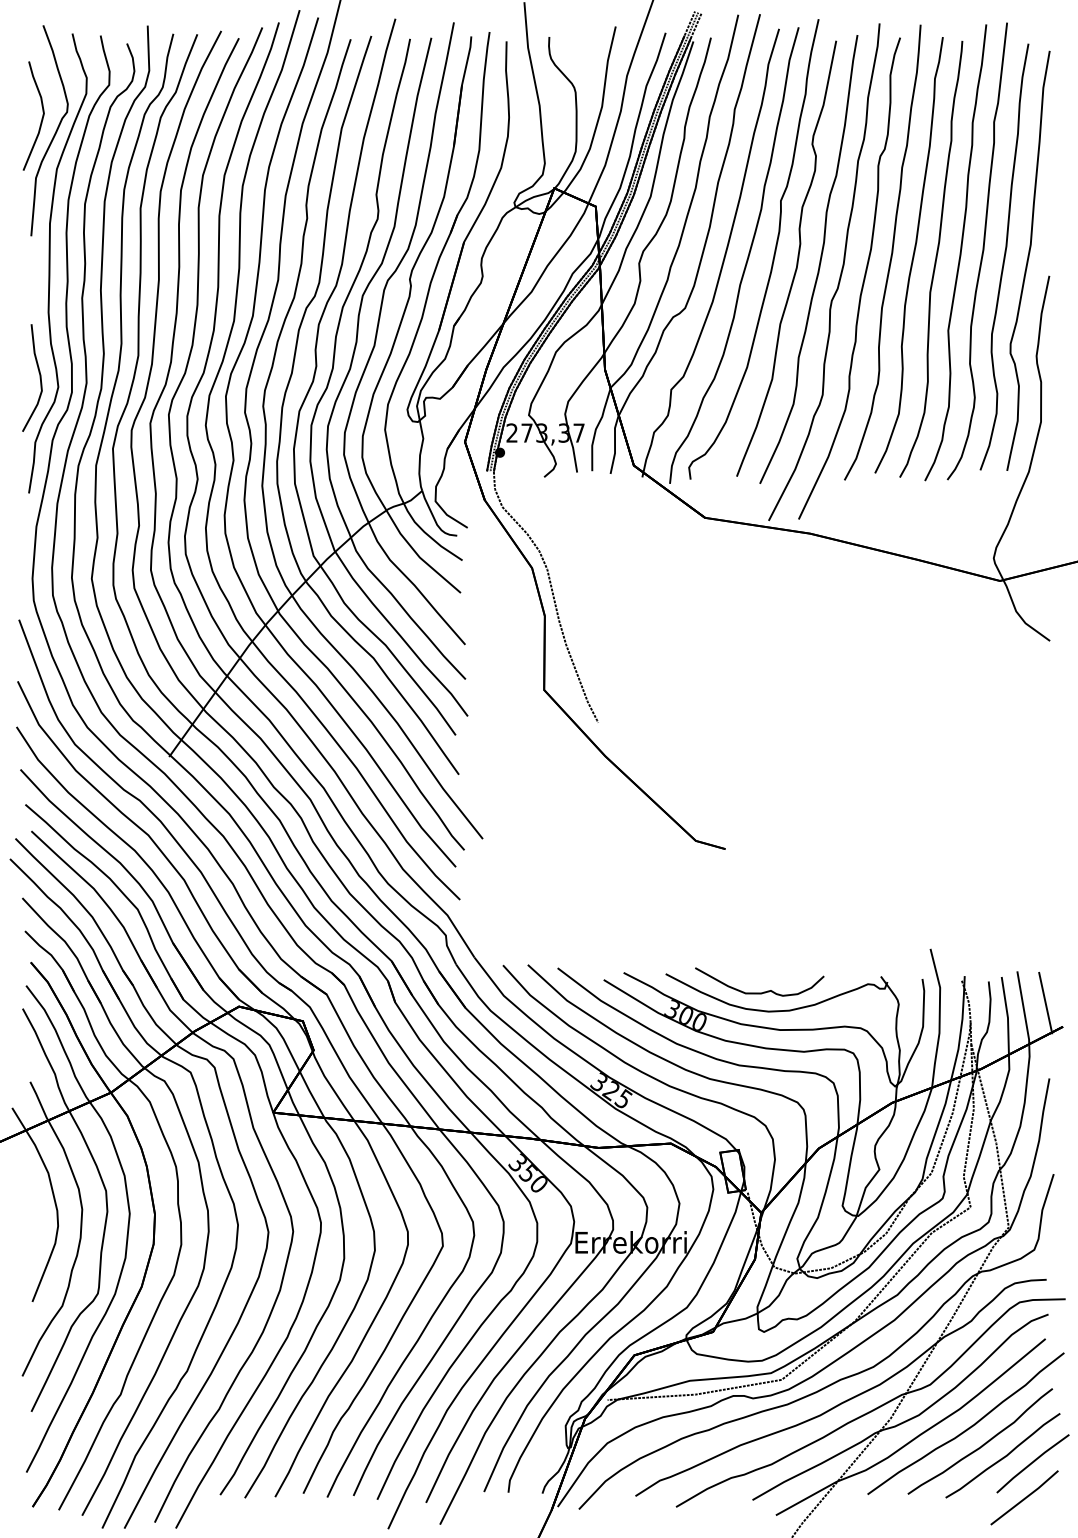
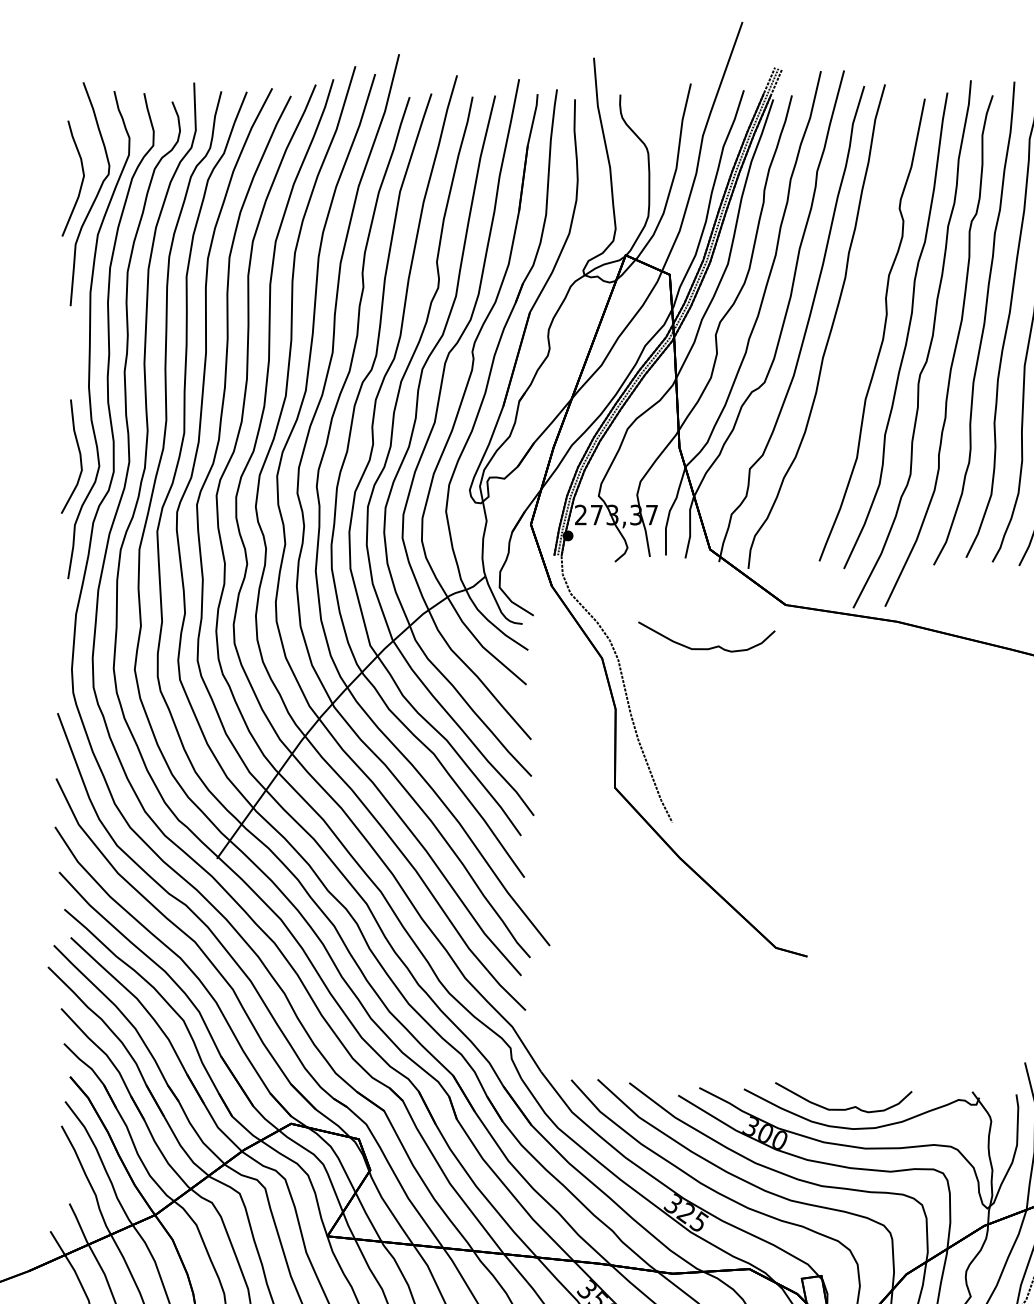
curve: (773, 254) -> (858, 325), removed
part: (634, 557) -> (710, 647), added

